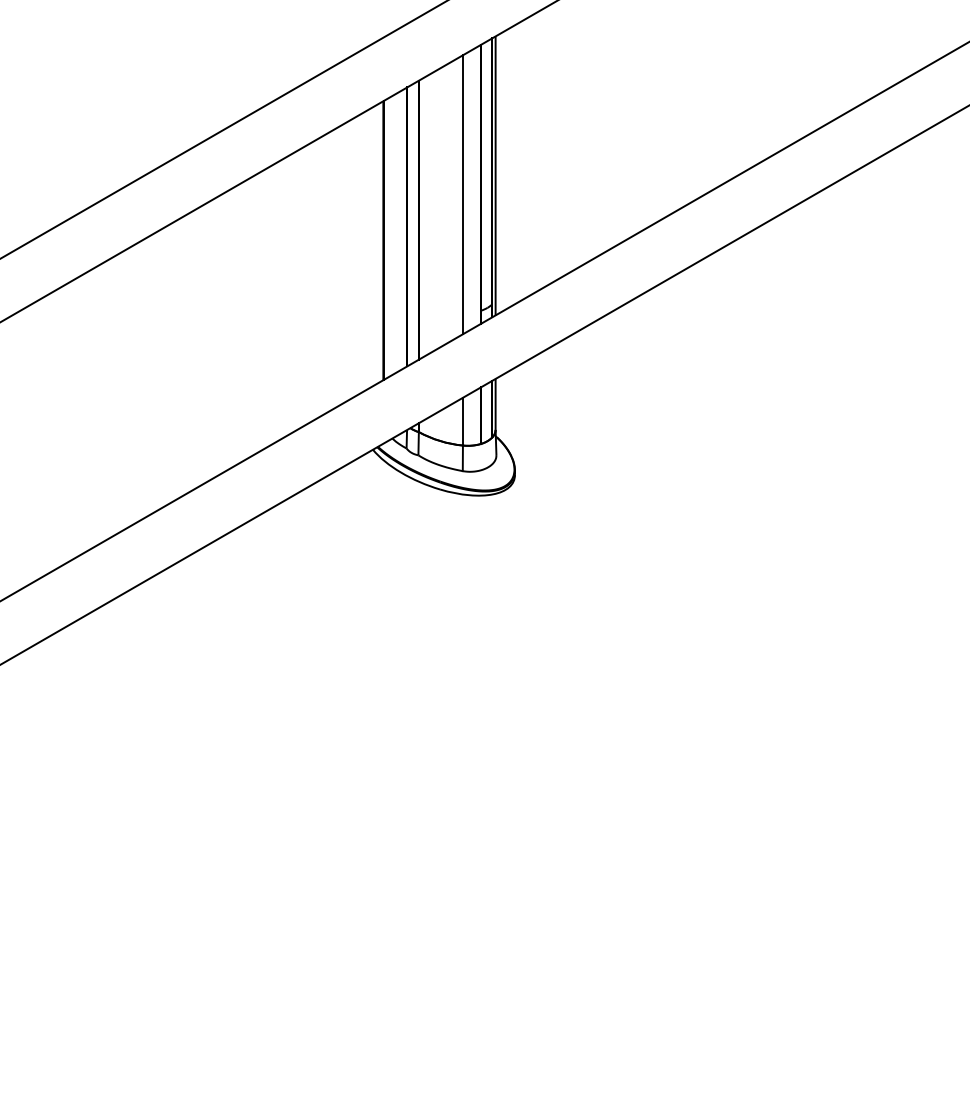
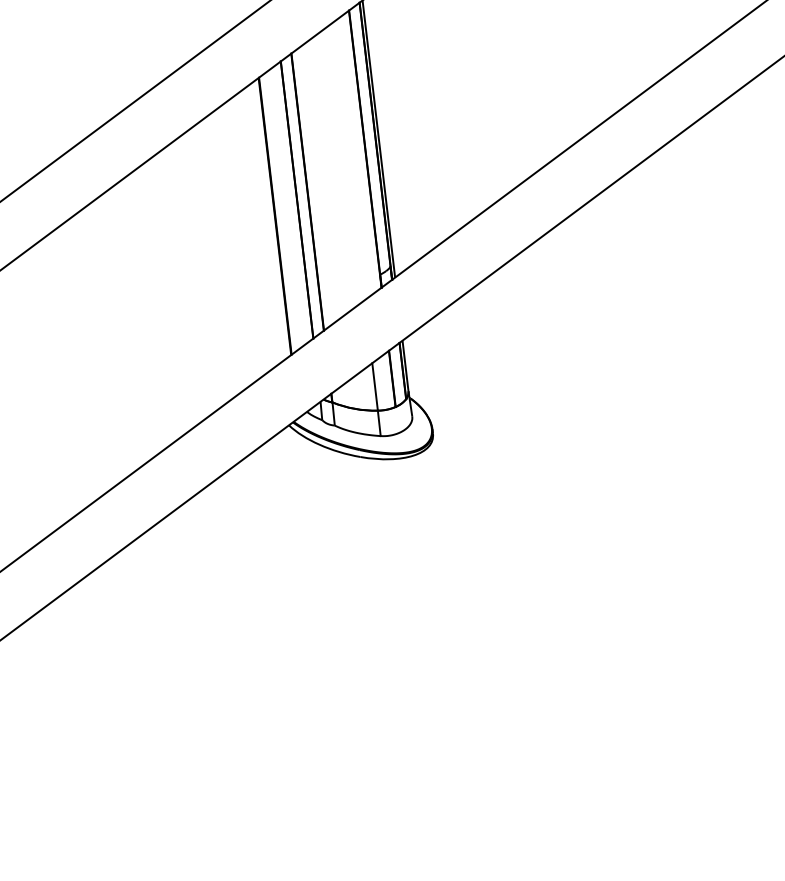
line: (462, 194) -> (348, 161), removed

